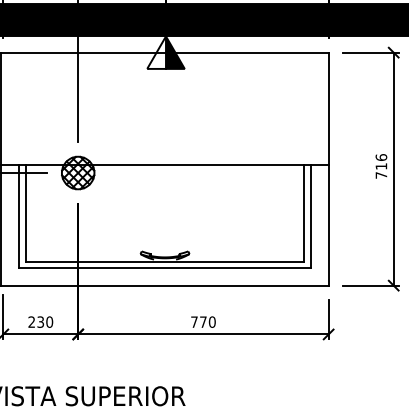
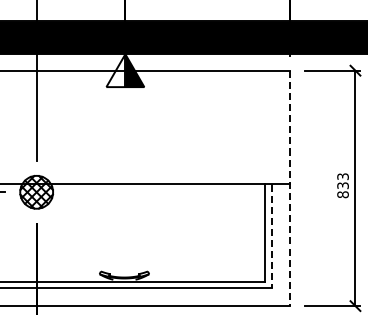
text: (381, 166) -> (343, 185), 716 -> 833
line: (328, 169) -> (289, 188), solid -> dashed
line: (310, 217) -> (271, 237), solid -> dashed

